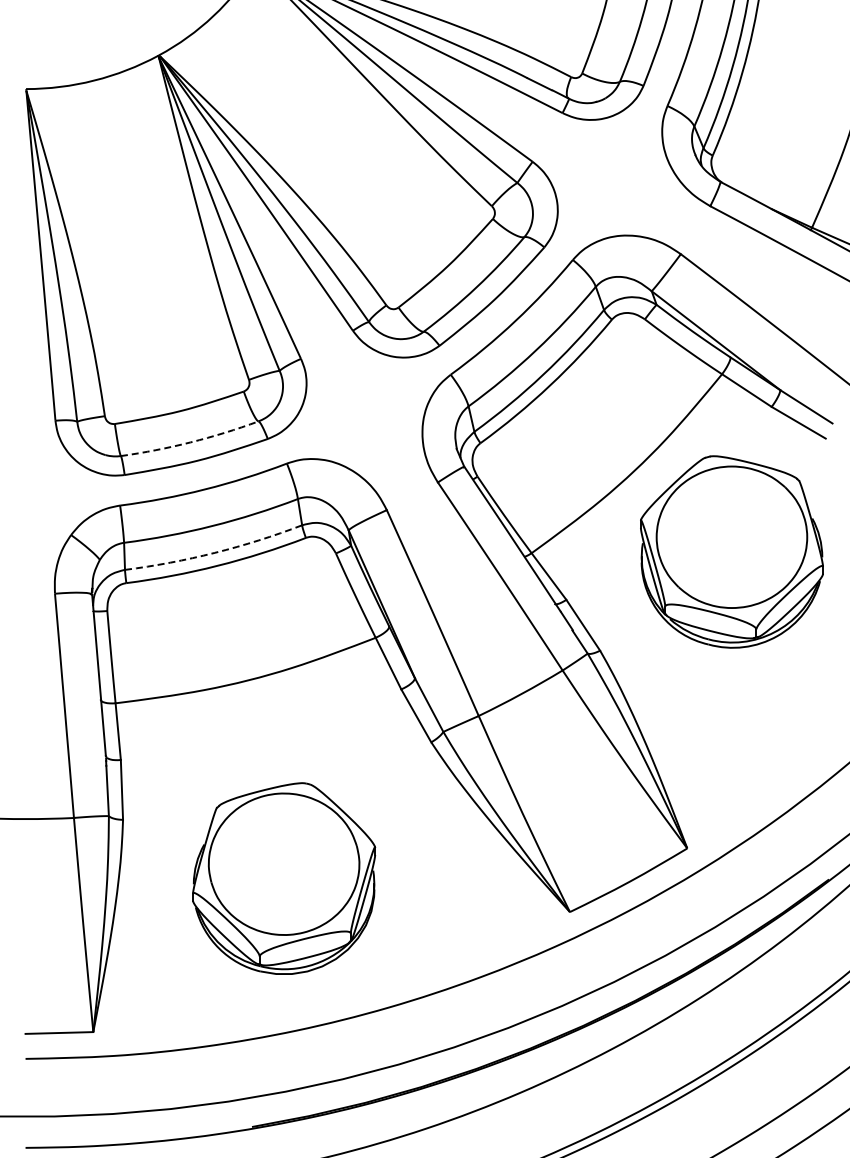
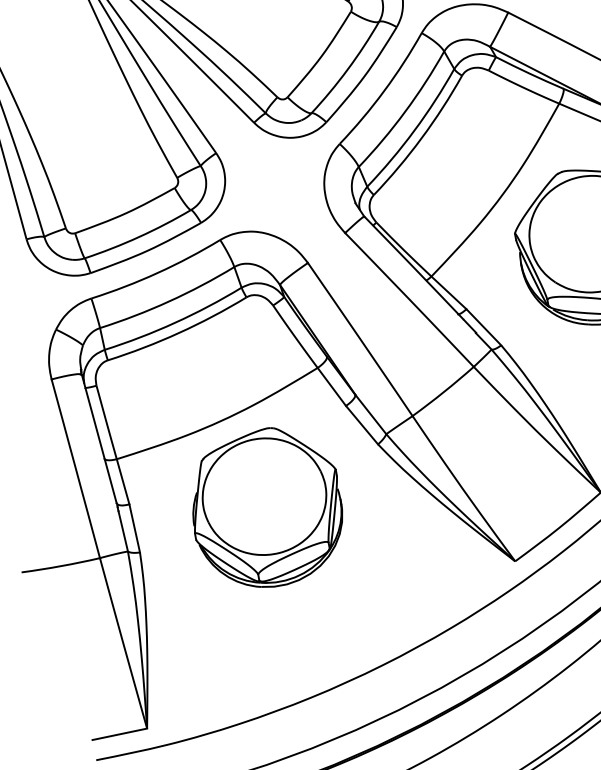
arc: (190, 442) -> (139, 237), dashed -> solid
arc: (214, 552) -> (174, 322), dashed -> solid
part: (284, 878) -> (266, 508), moved

